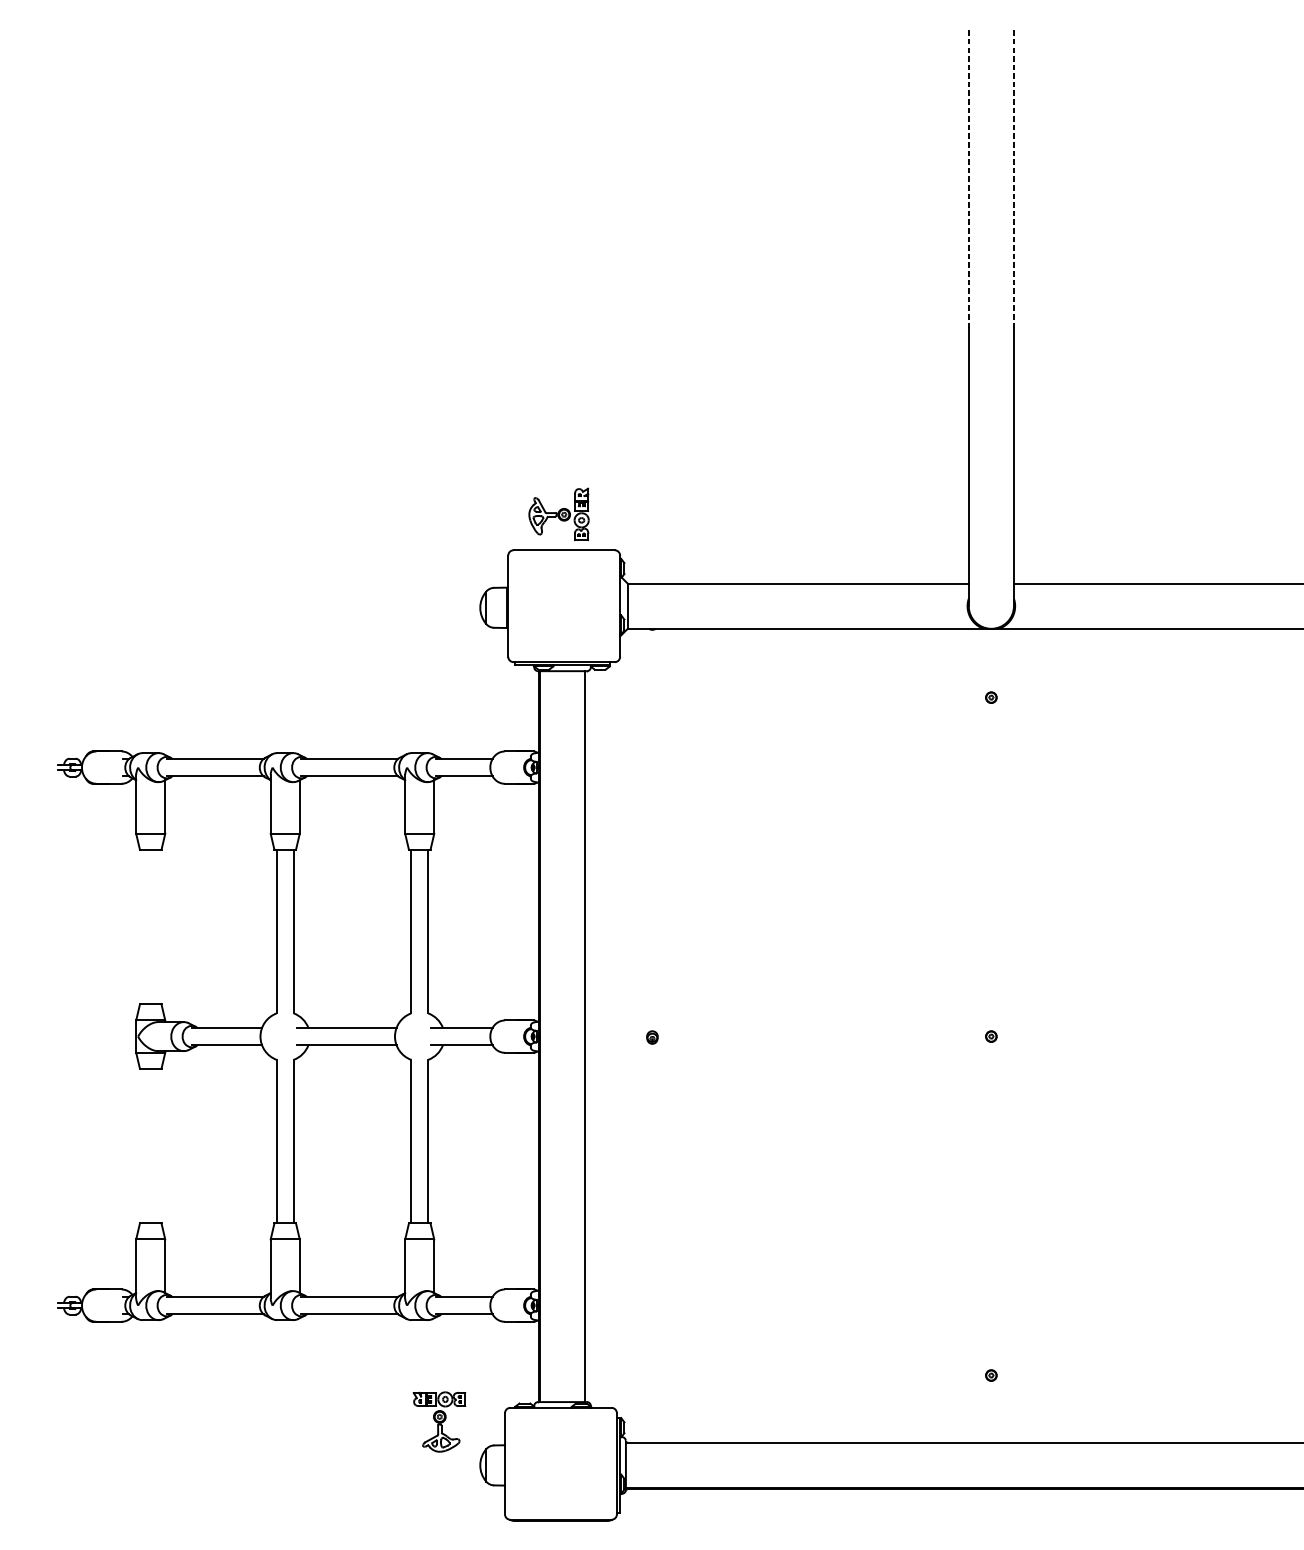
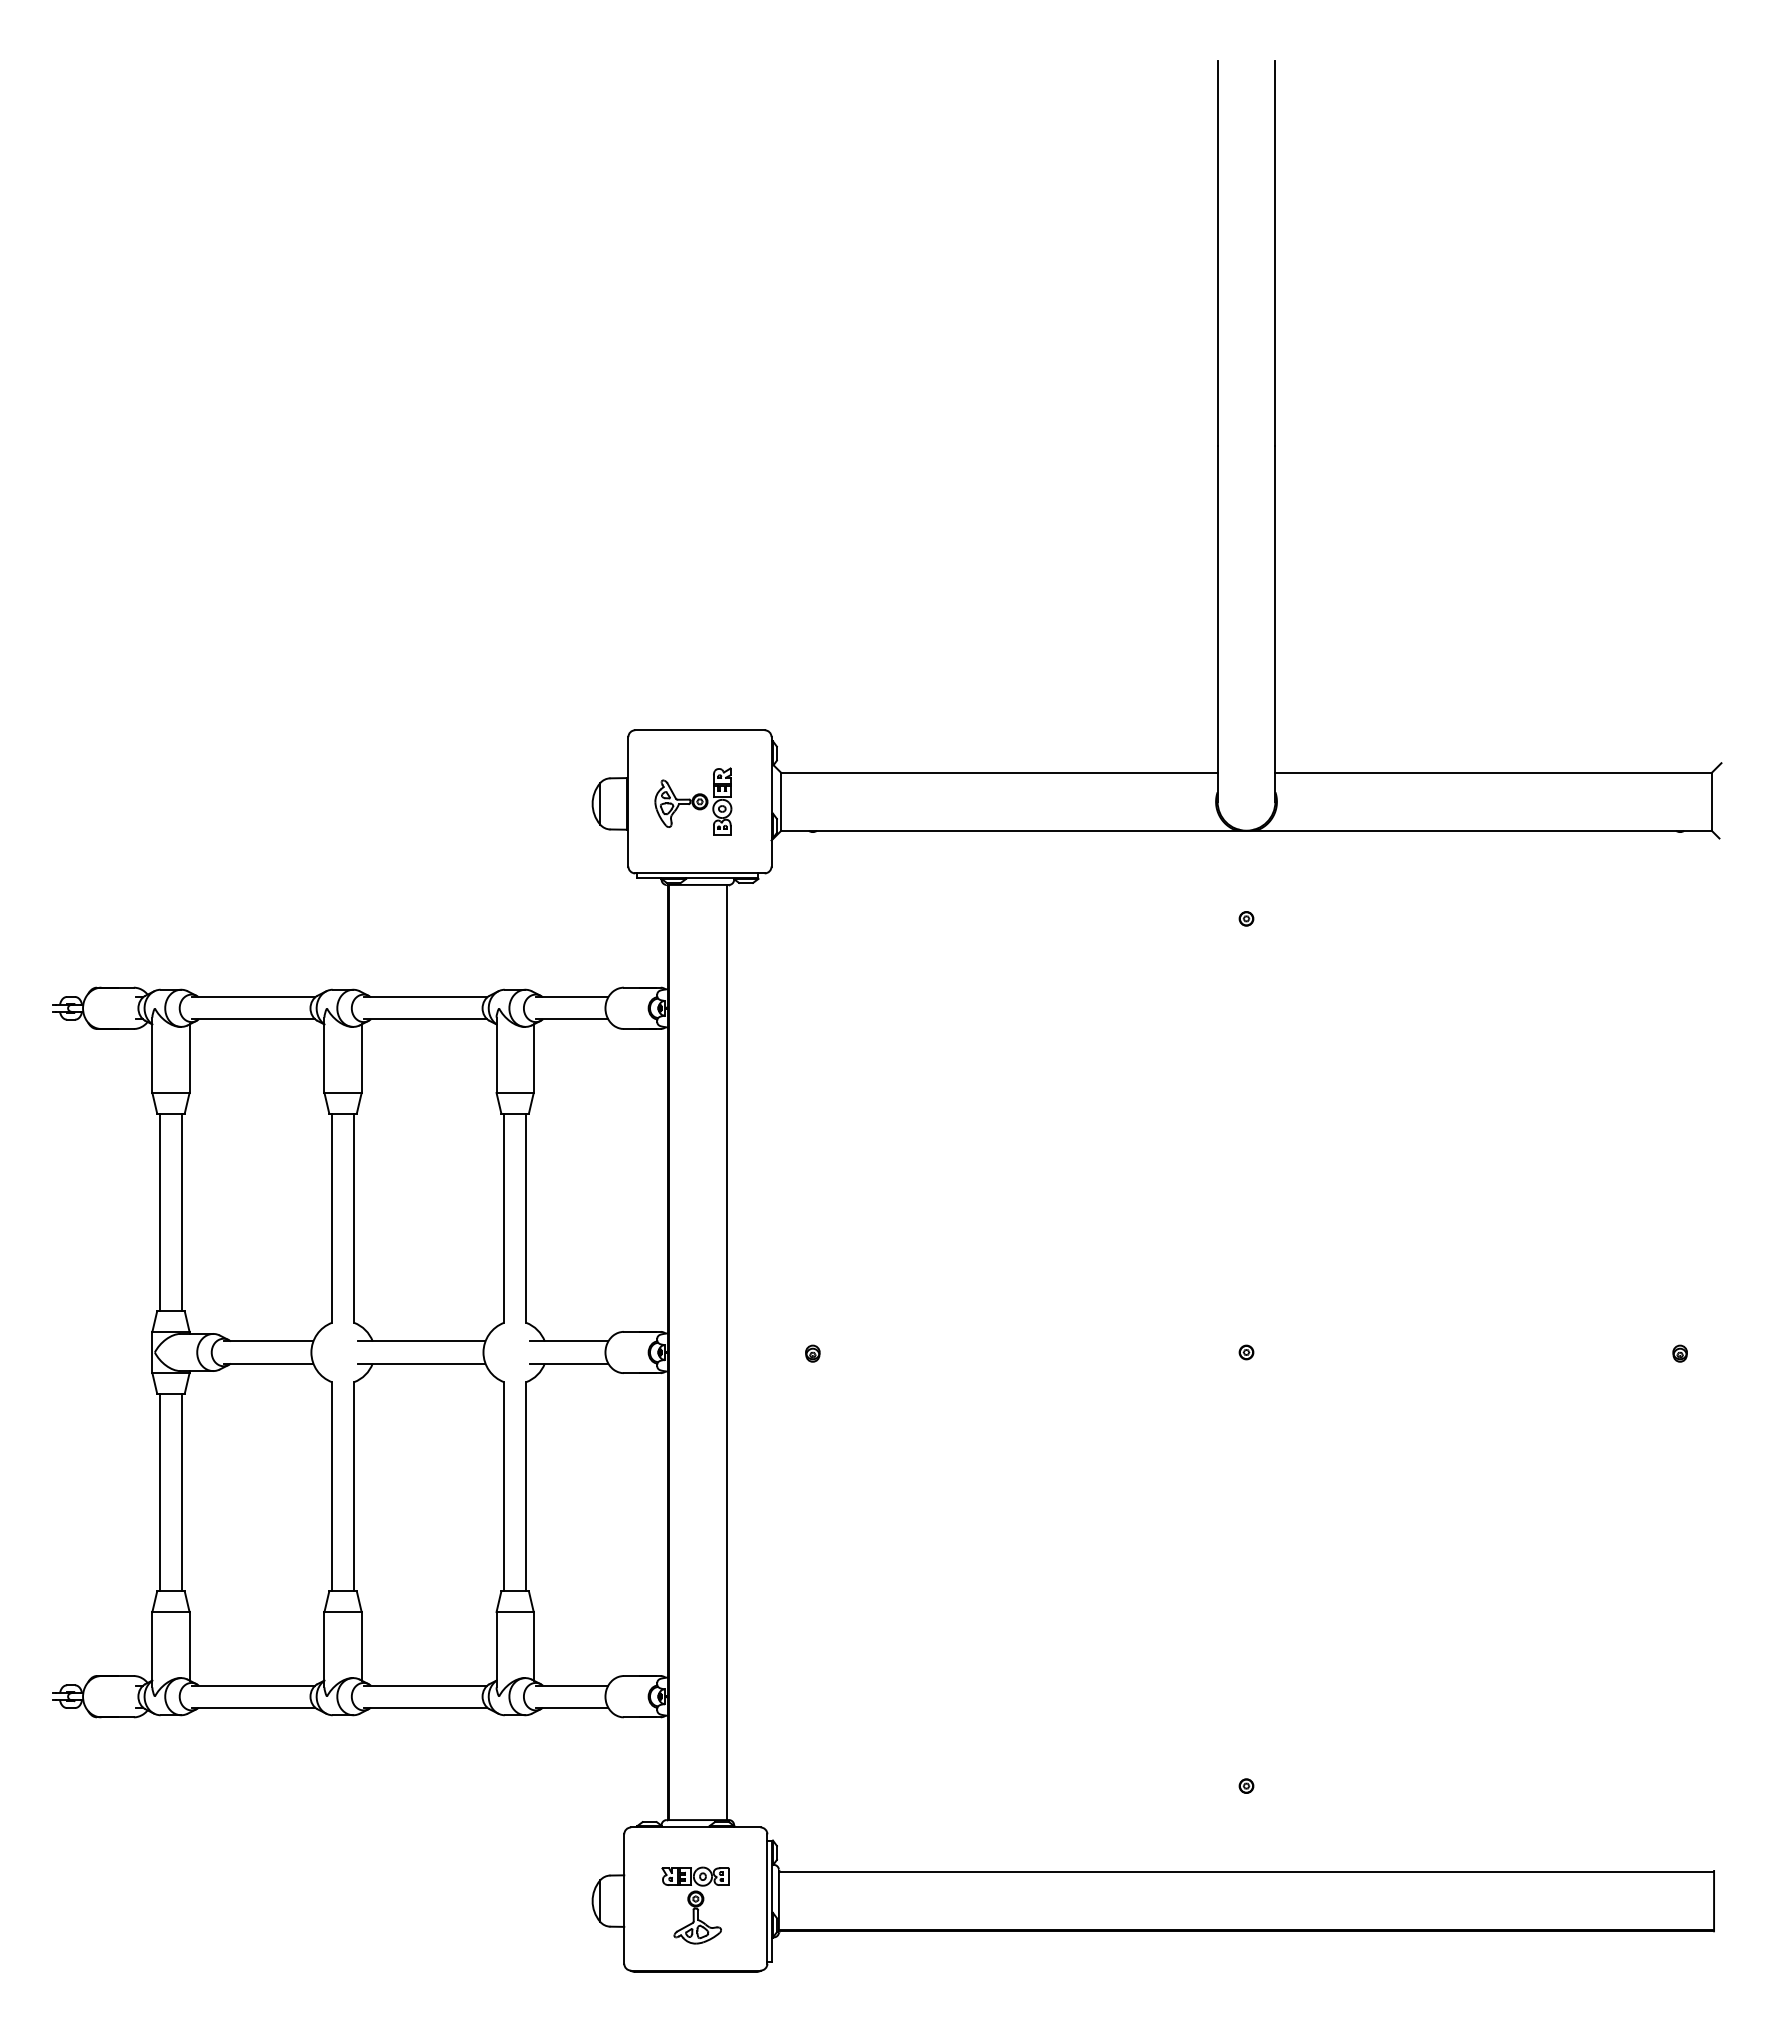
line: (968, 177) -> (1217, 253), dashed -> solid
line: (1014, 177) -> (1275, 253), dashed -> solid
part: (559, 514) -> (693, 801), moved
line: (141, 927) -> (159, 1212), added
line: (159, 927) -> (182, 1212), added
line: (141, 1146) -> (159, 1492), added
line: (159, 1146) -> (182, 1492), added
part: (439, 1421) -> (695, 1905), moved

